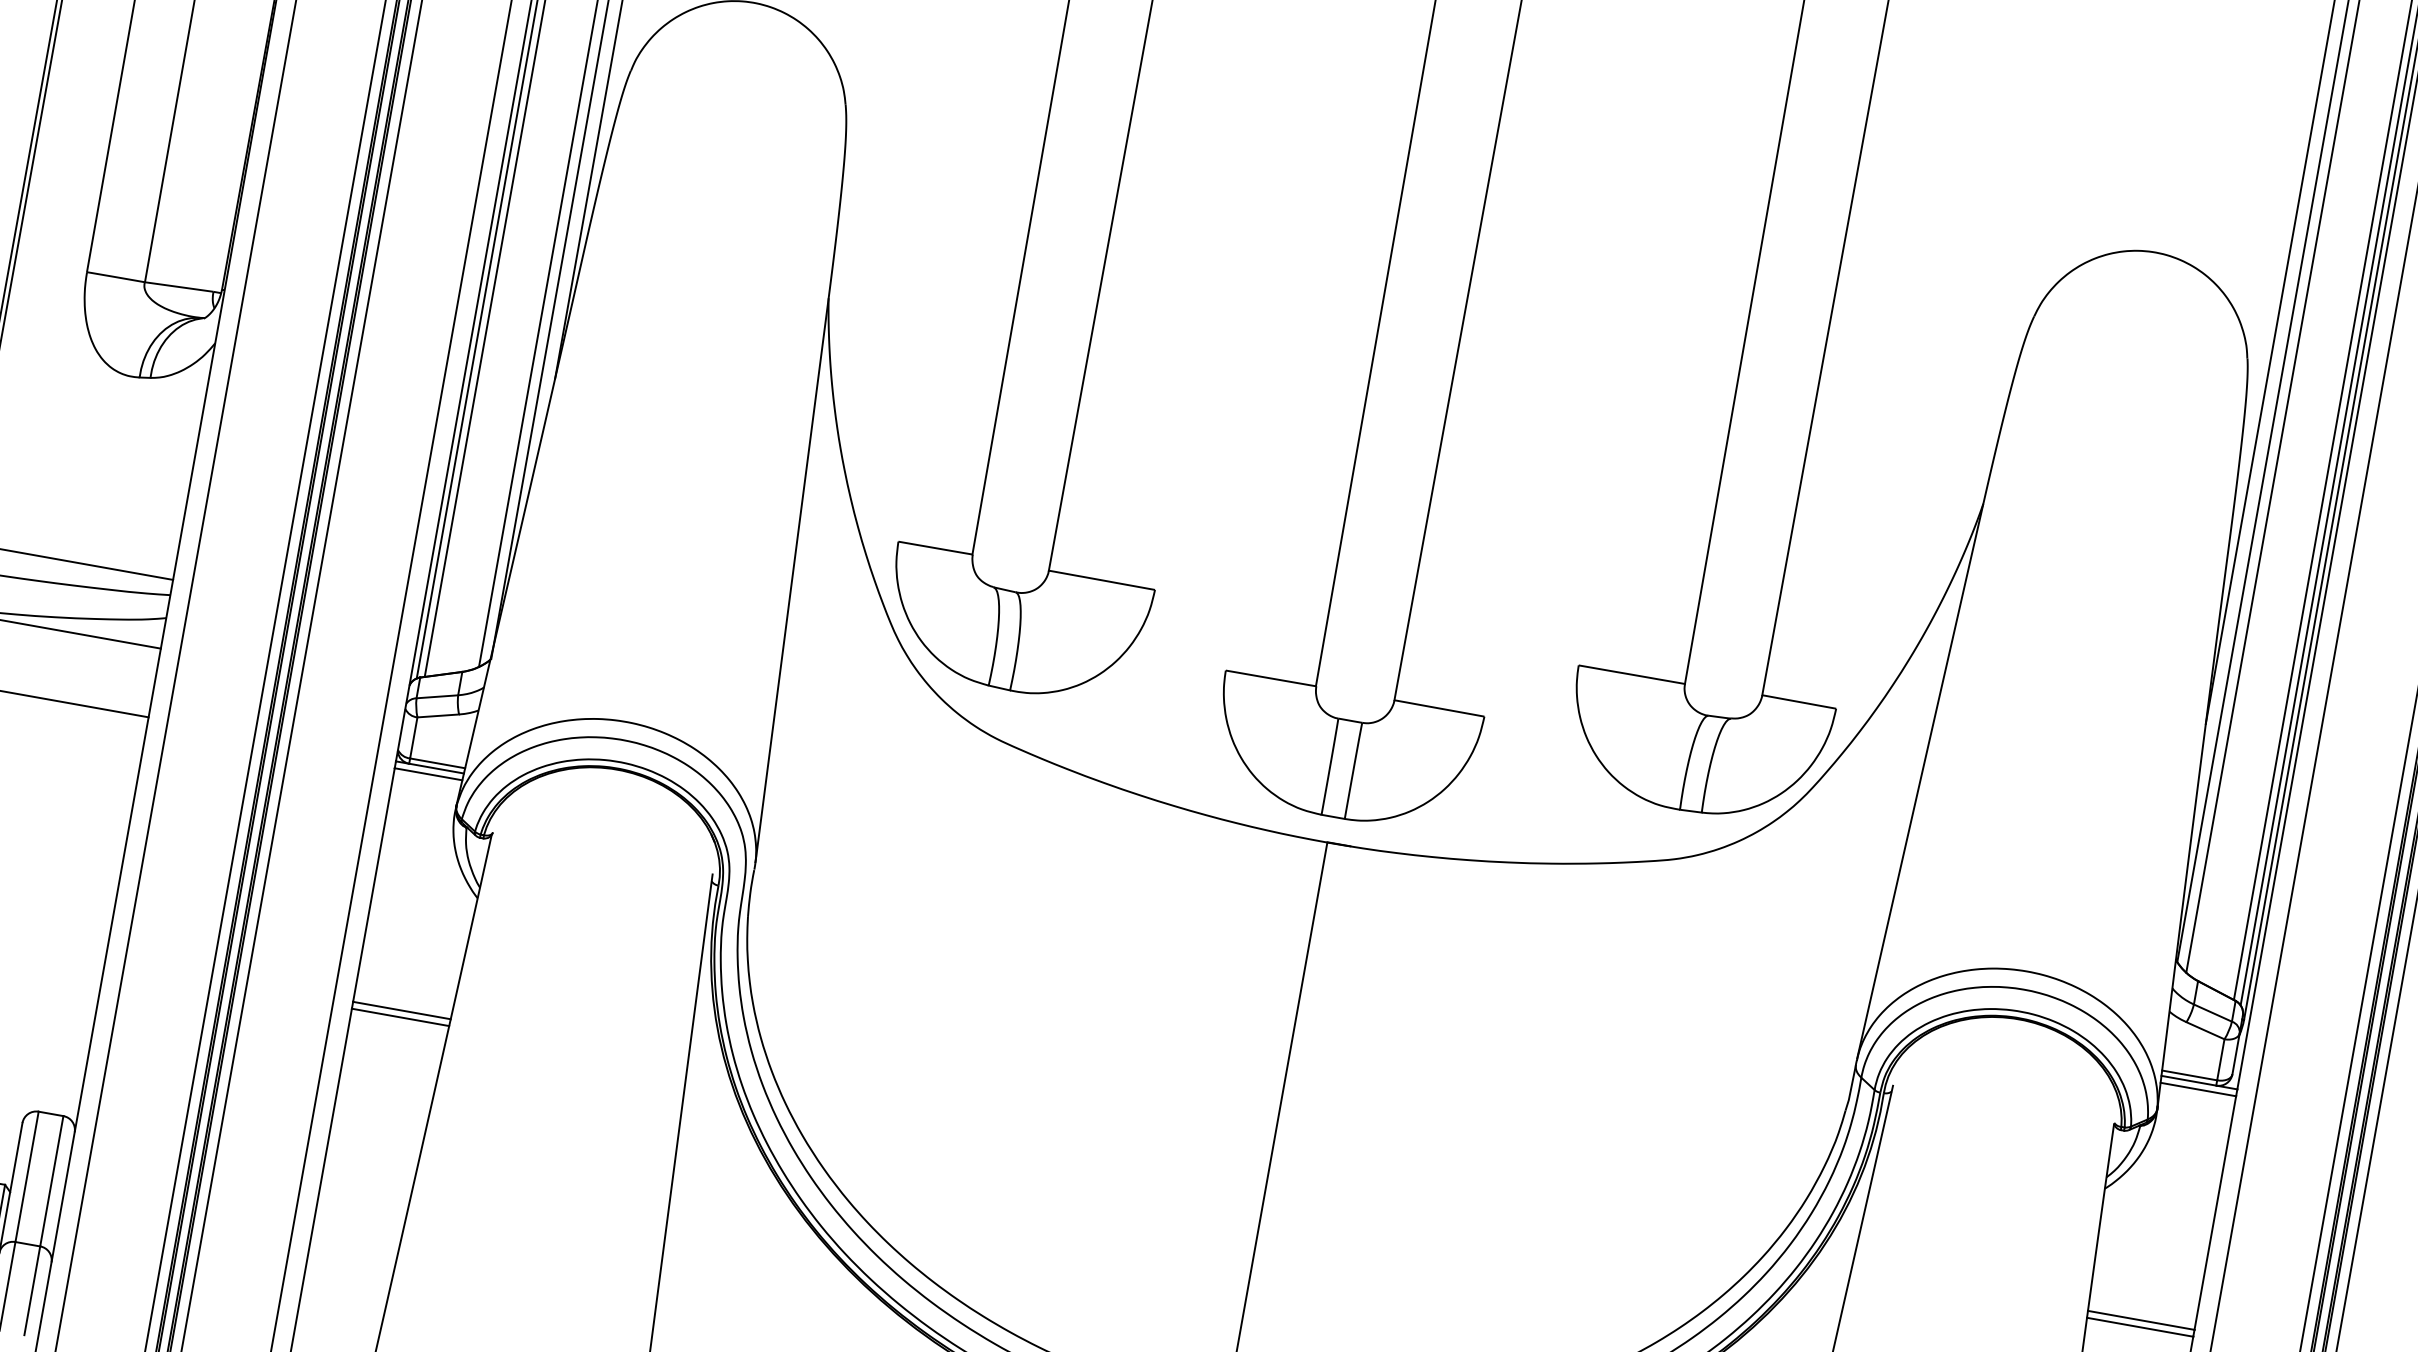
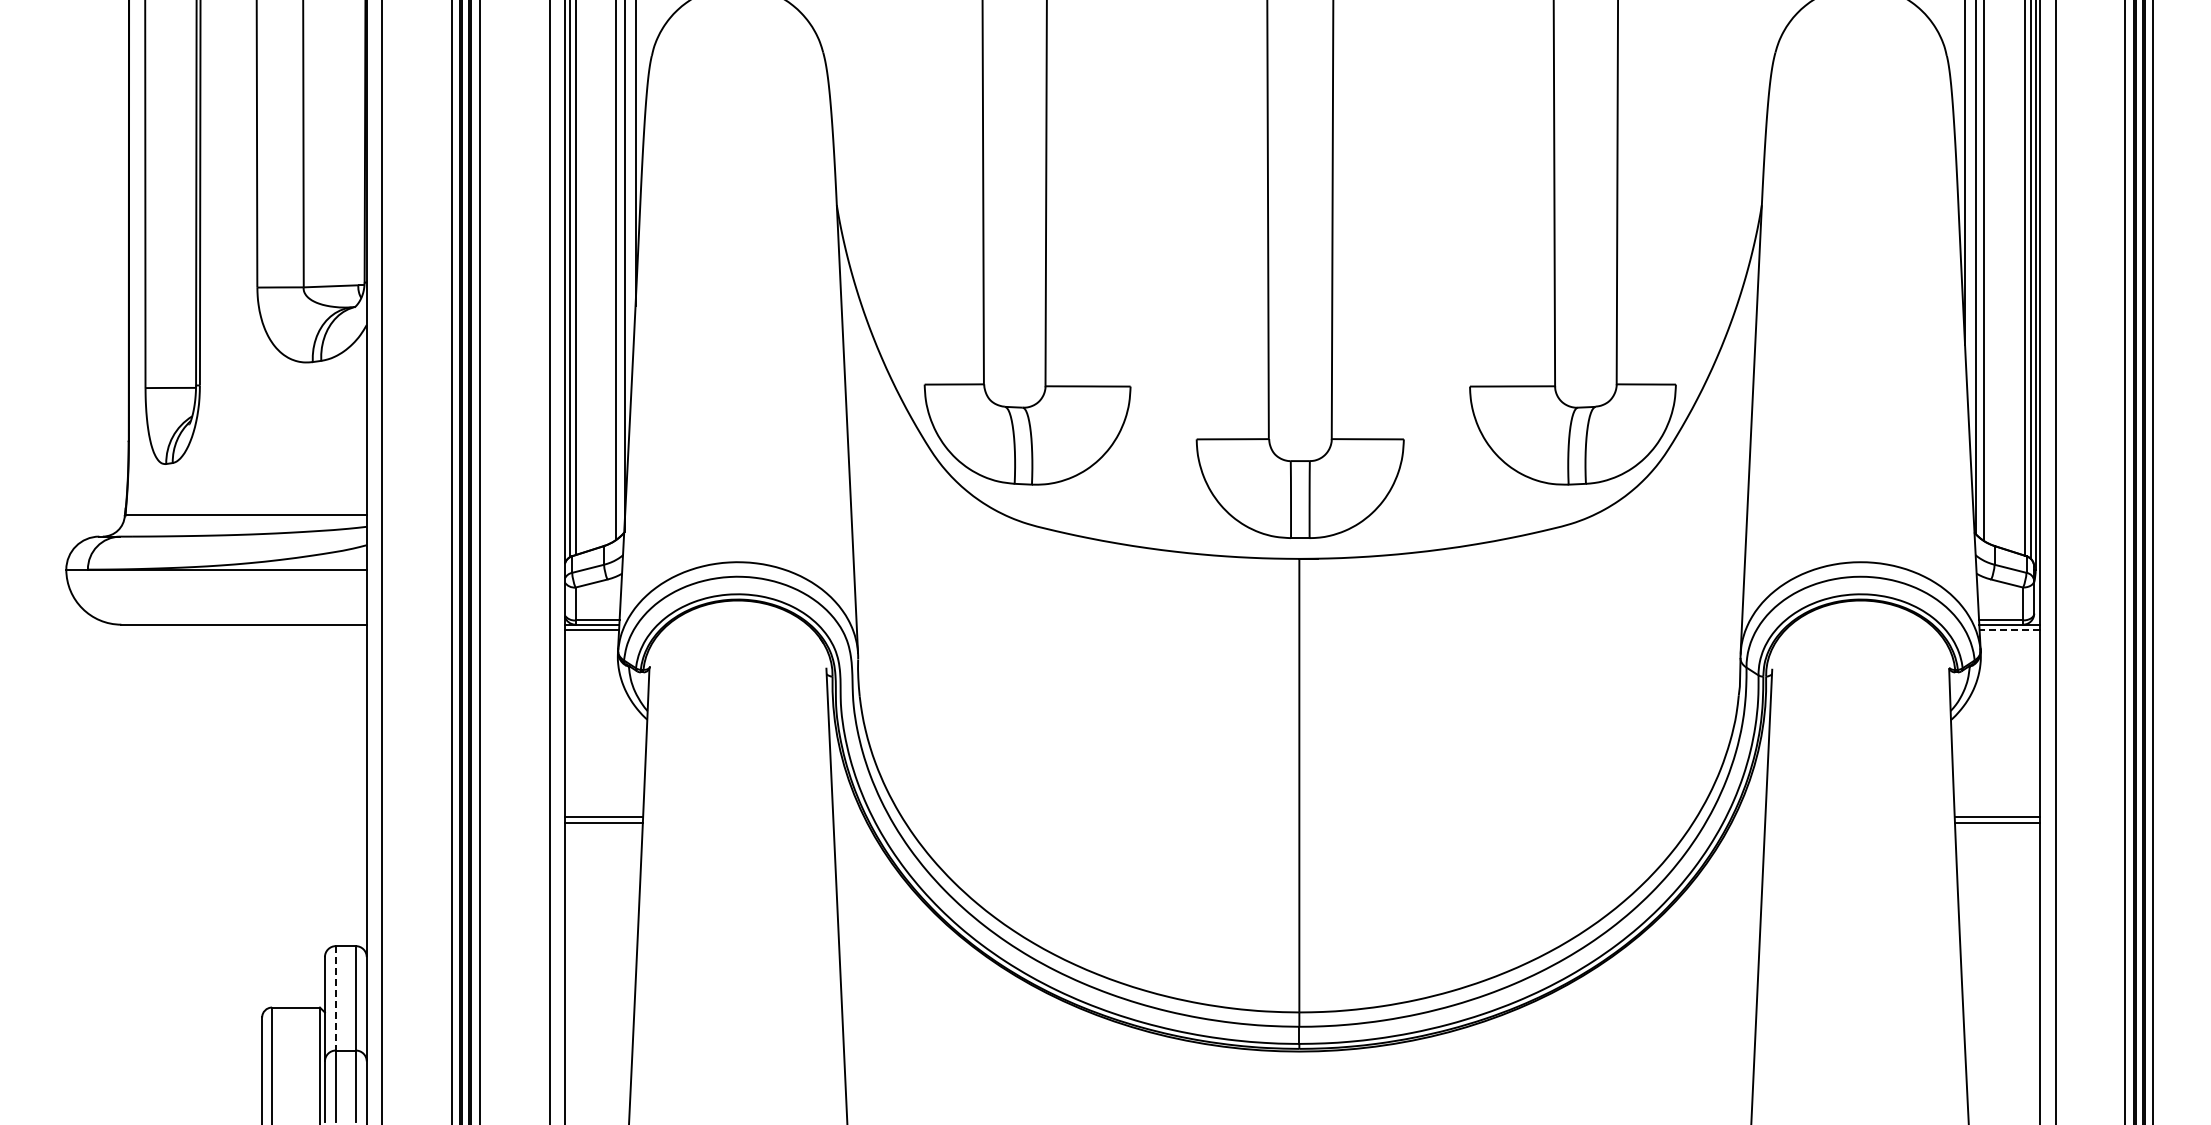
line: (2197, 1089) -> (2009, 630), solid -> dashed
line: (26, 1176) -> (335, 998), solid -> dashed

